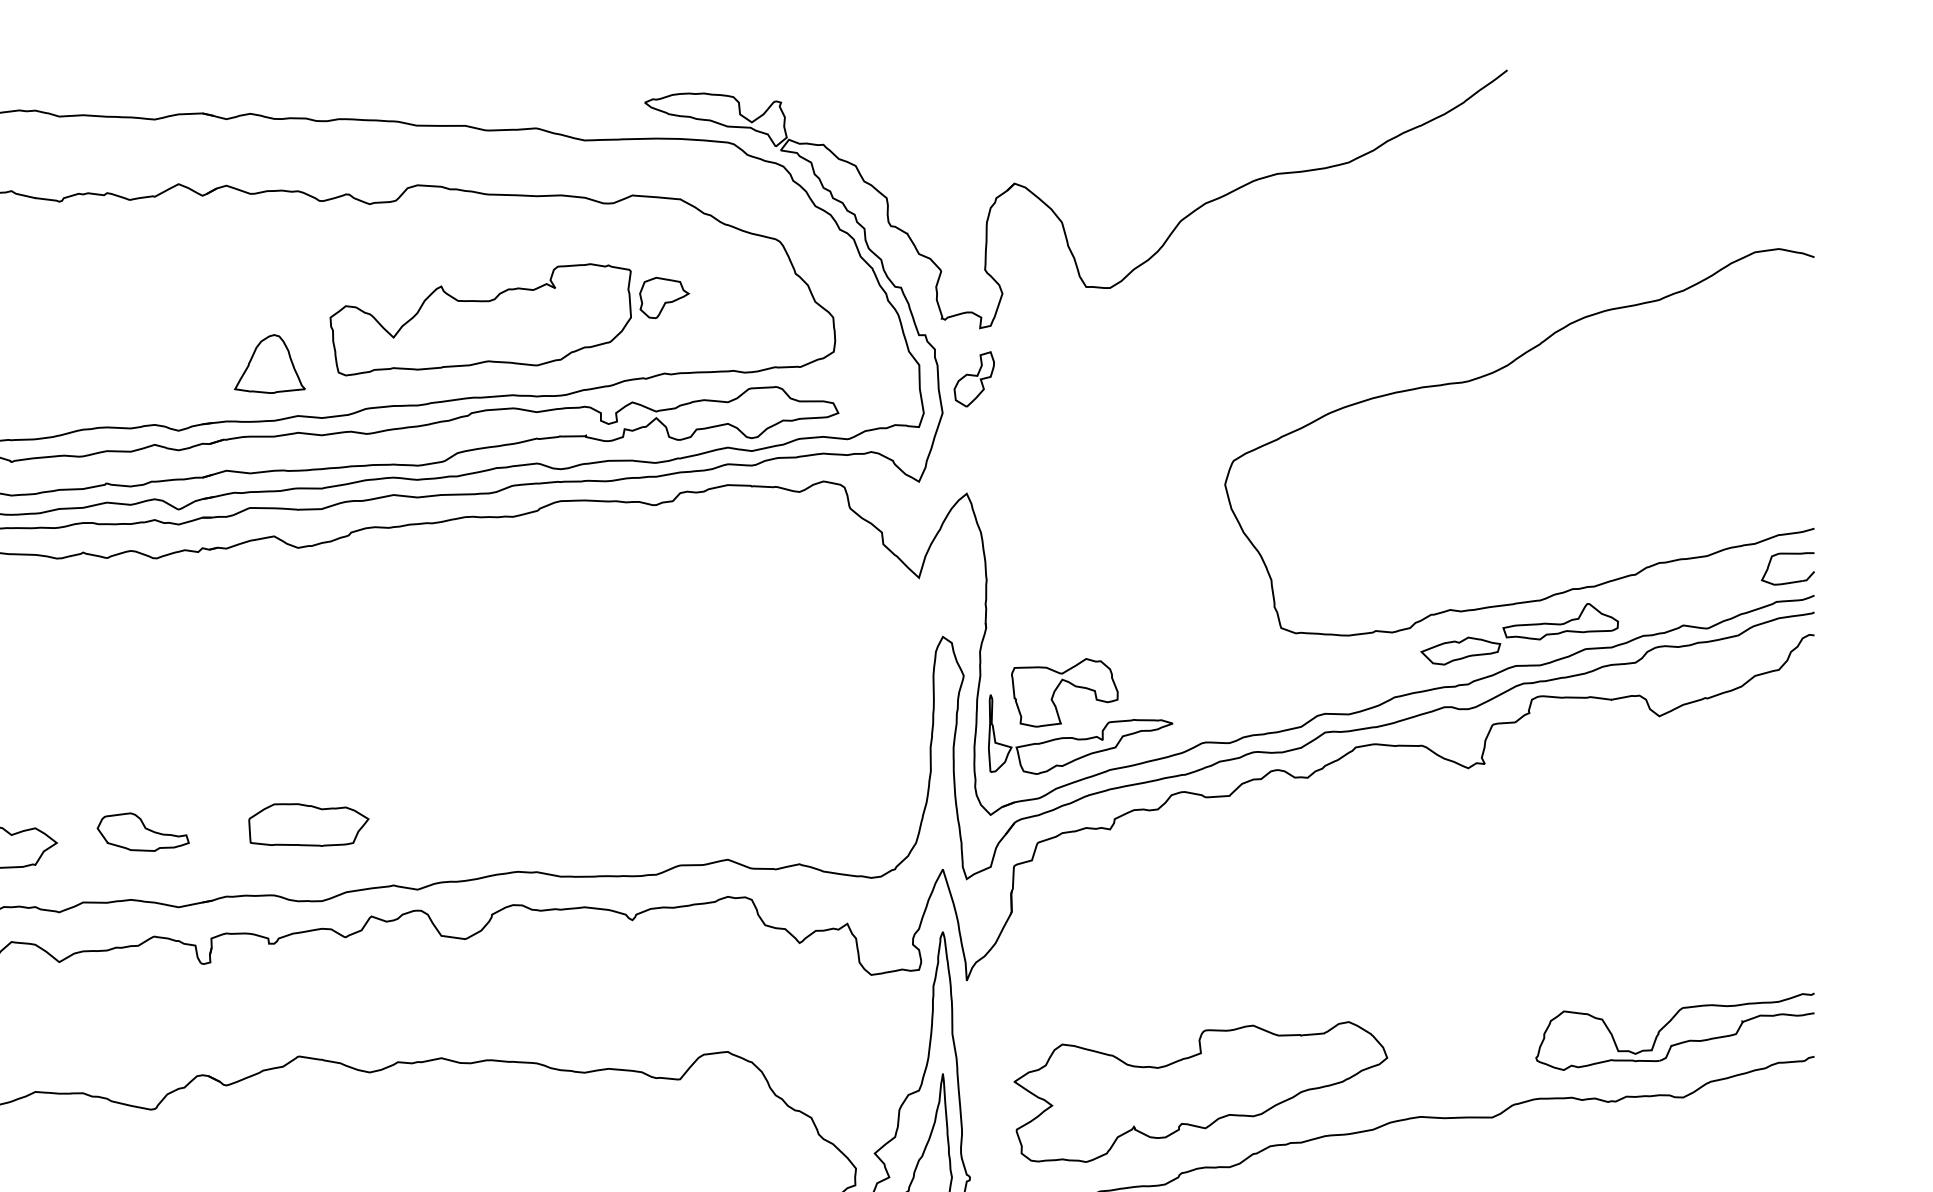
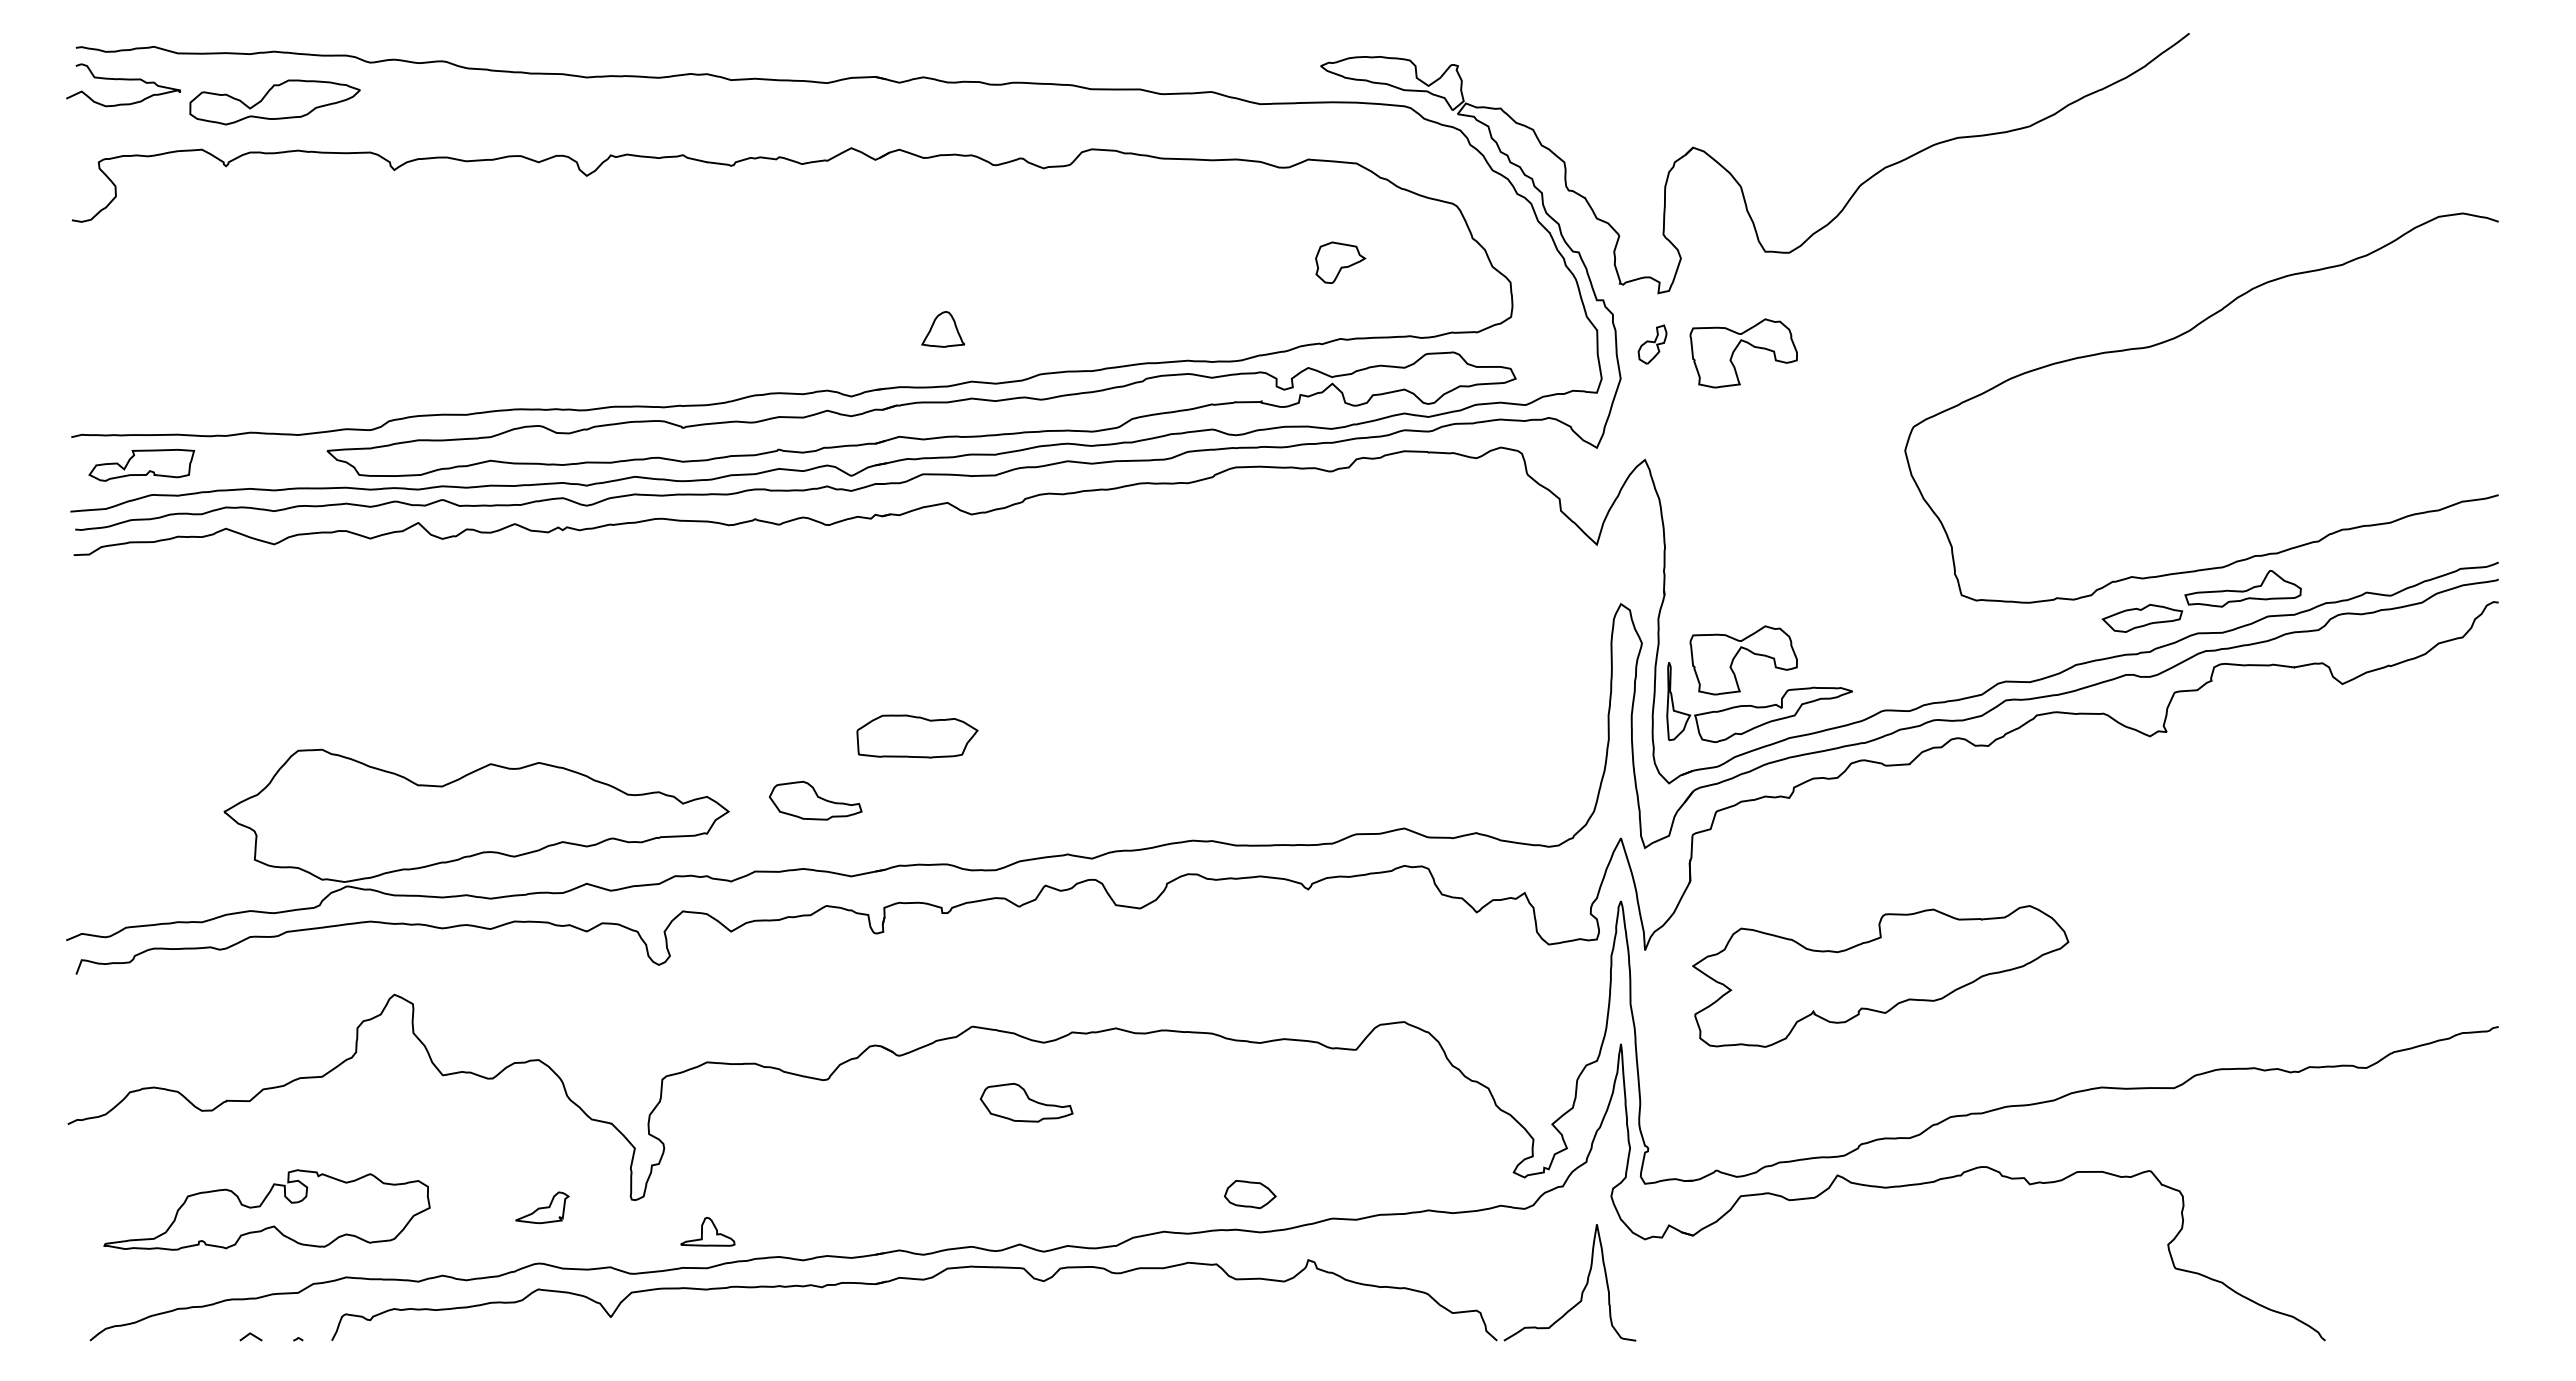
part: (480, 319) -> (1155, 284), removed
part: (270, 364) -> (943, 329), size x0.6
part: (974, 379) -> (1652, 344), size x0.7
part: (1057, 384) -> (1736, 349), added
part: (1790, 581) -> (2474, 548), removed
part: (308, 824) -> (917, 736), moved
part: (1669, 1023) -> (2352, 993), removed
part: (1200, 1092) -> (1880, 976), moved
part: (352, 1131) -> (1026, 1102), added

